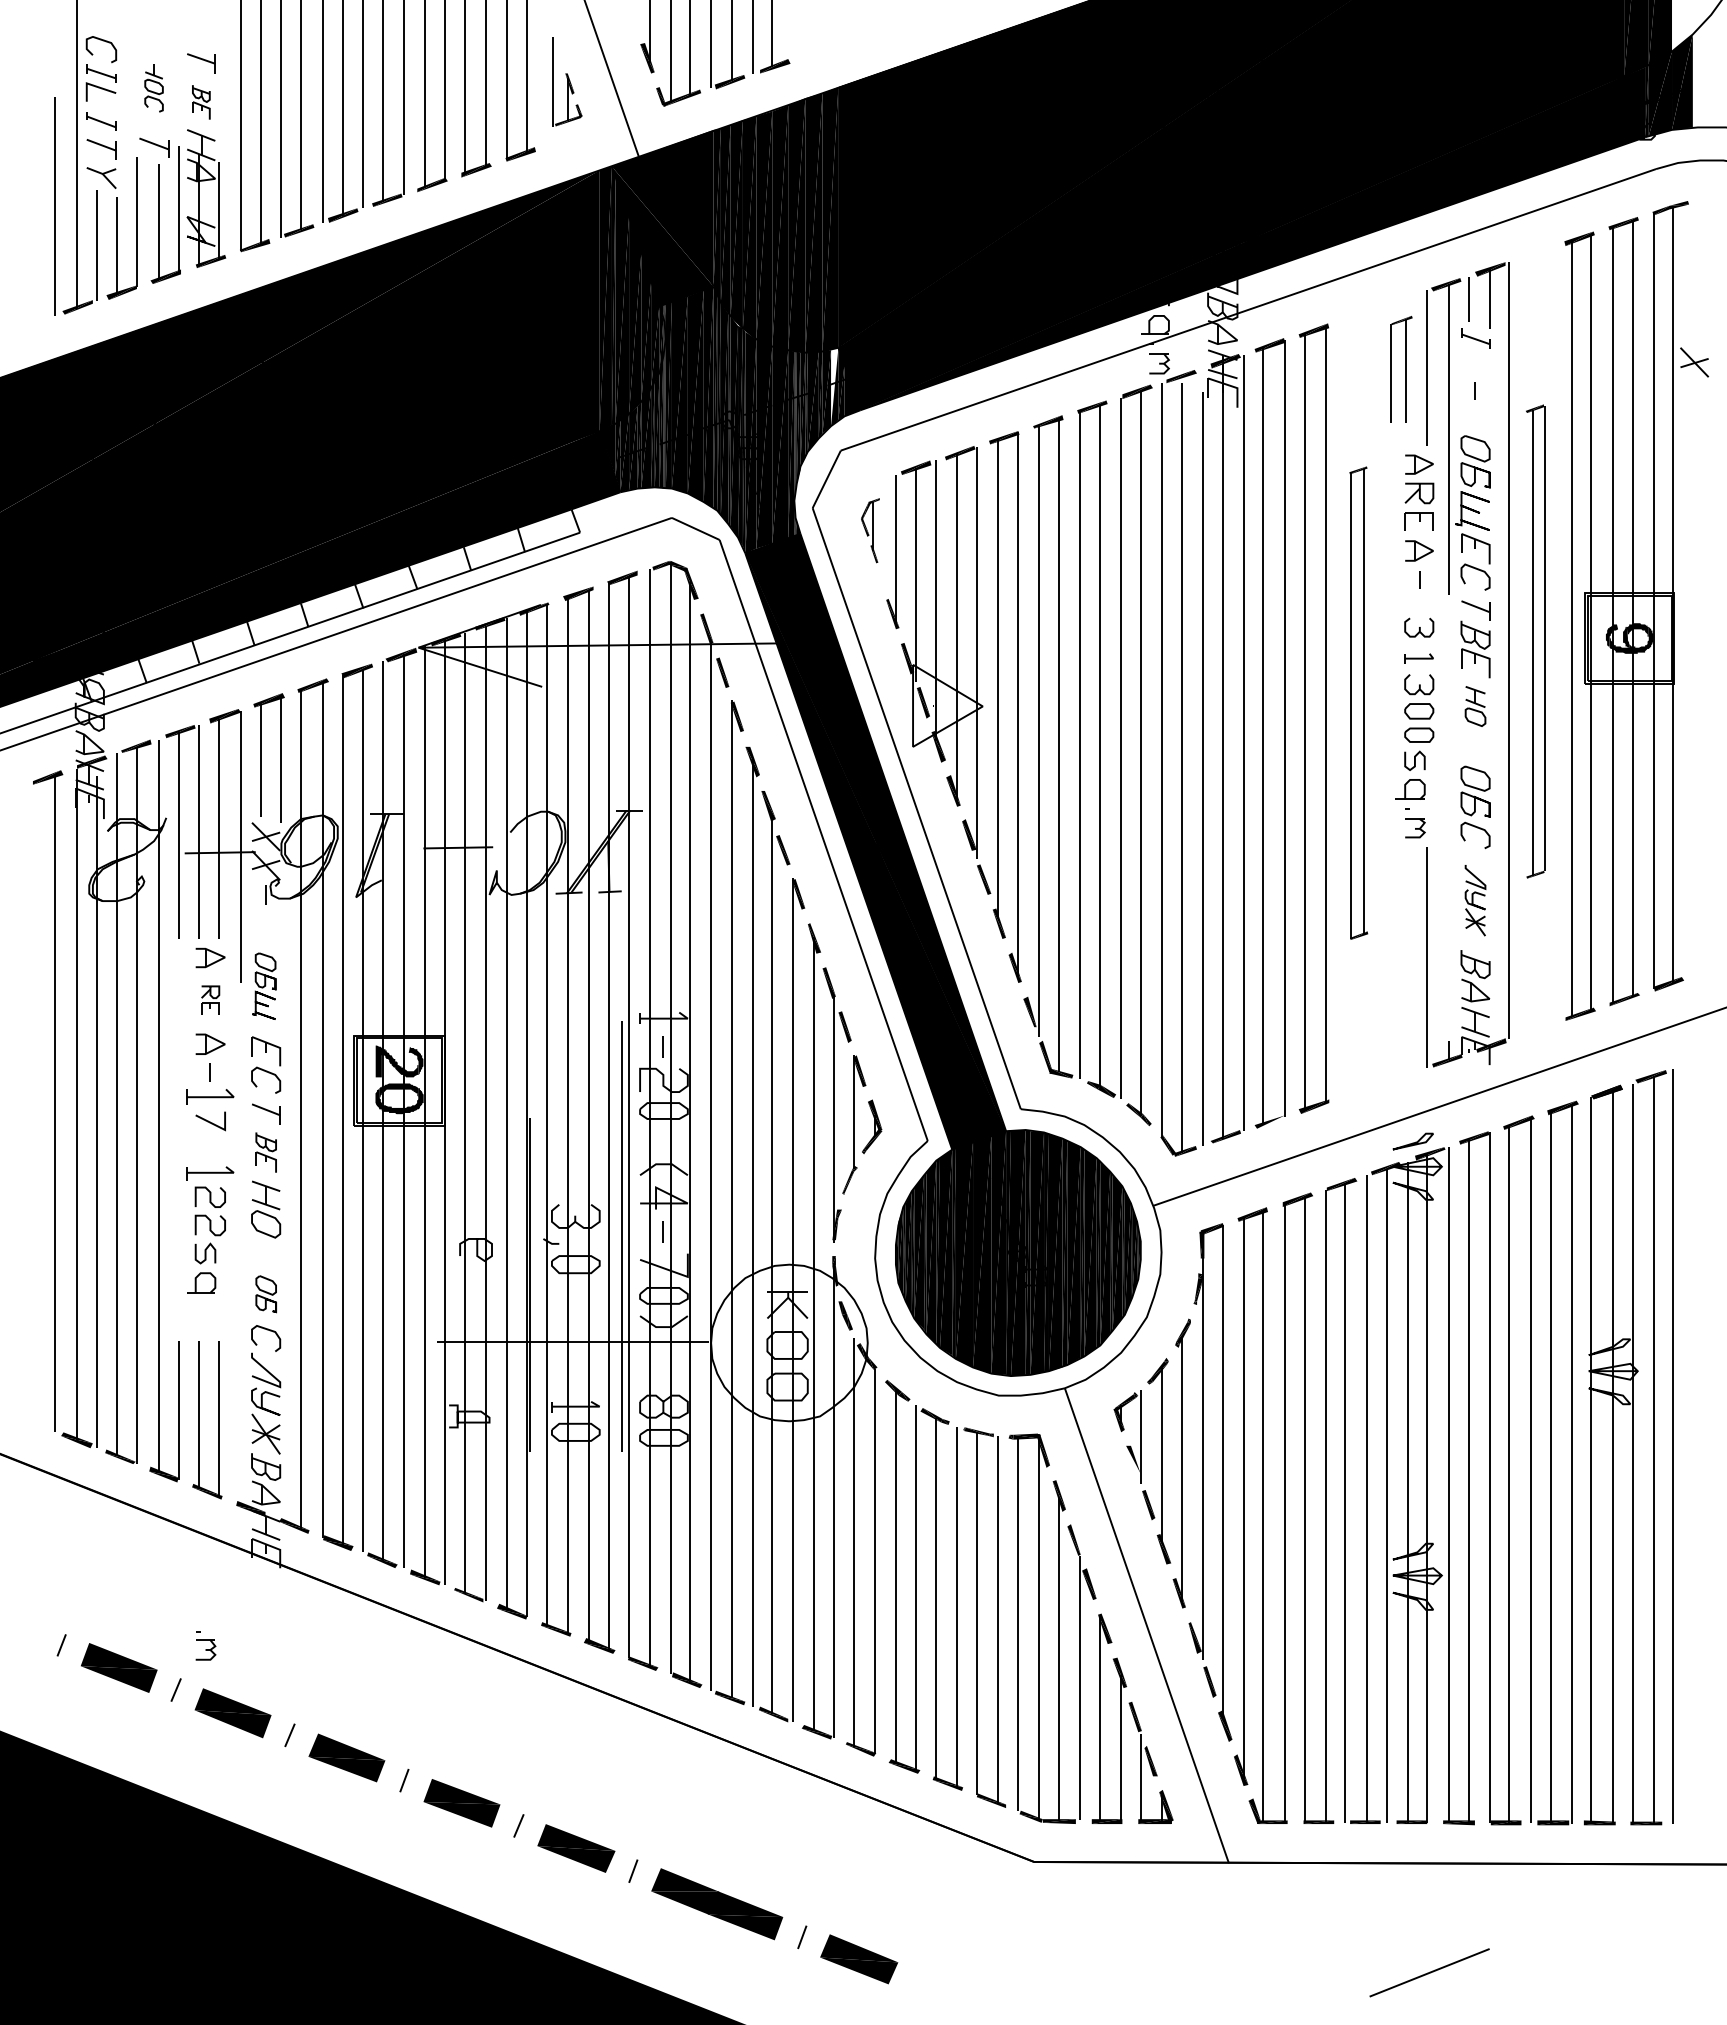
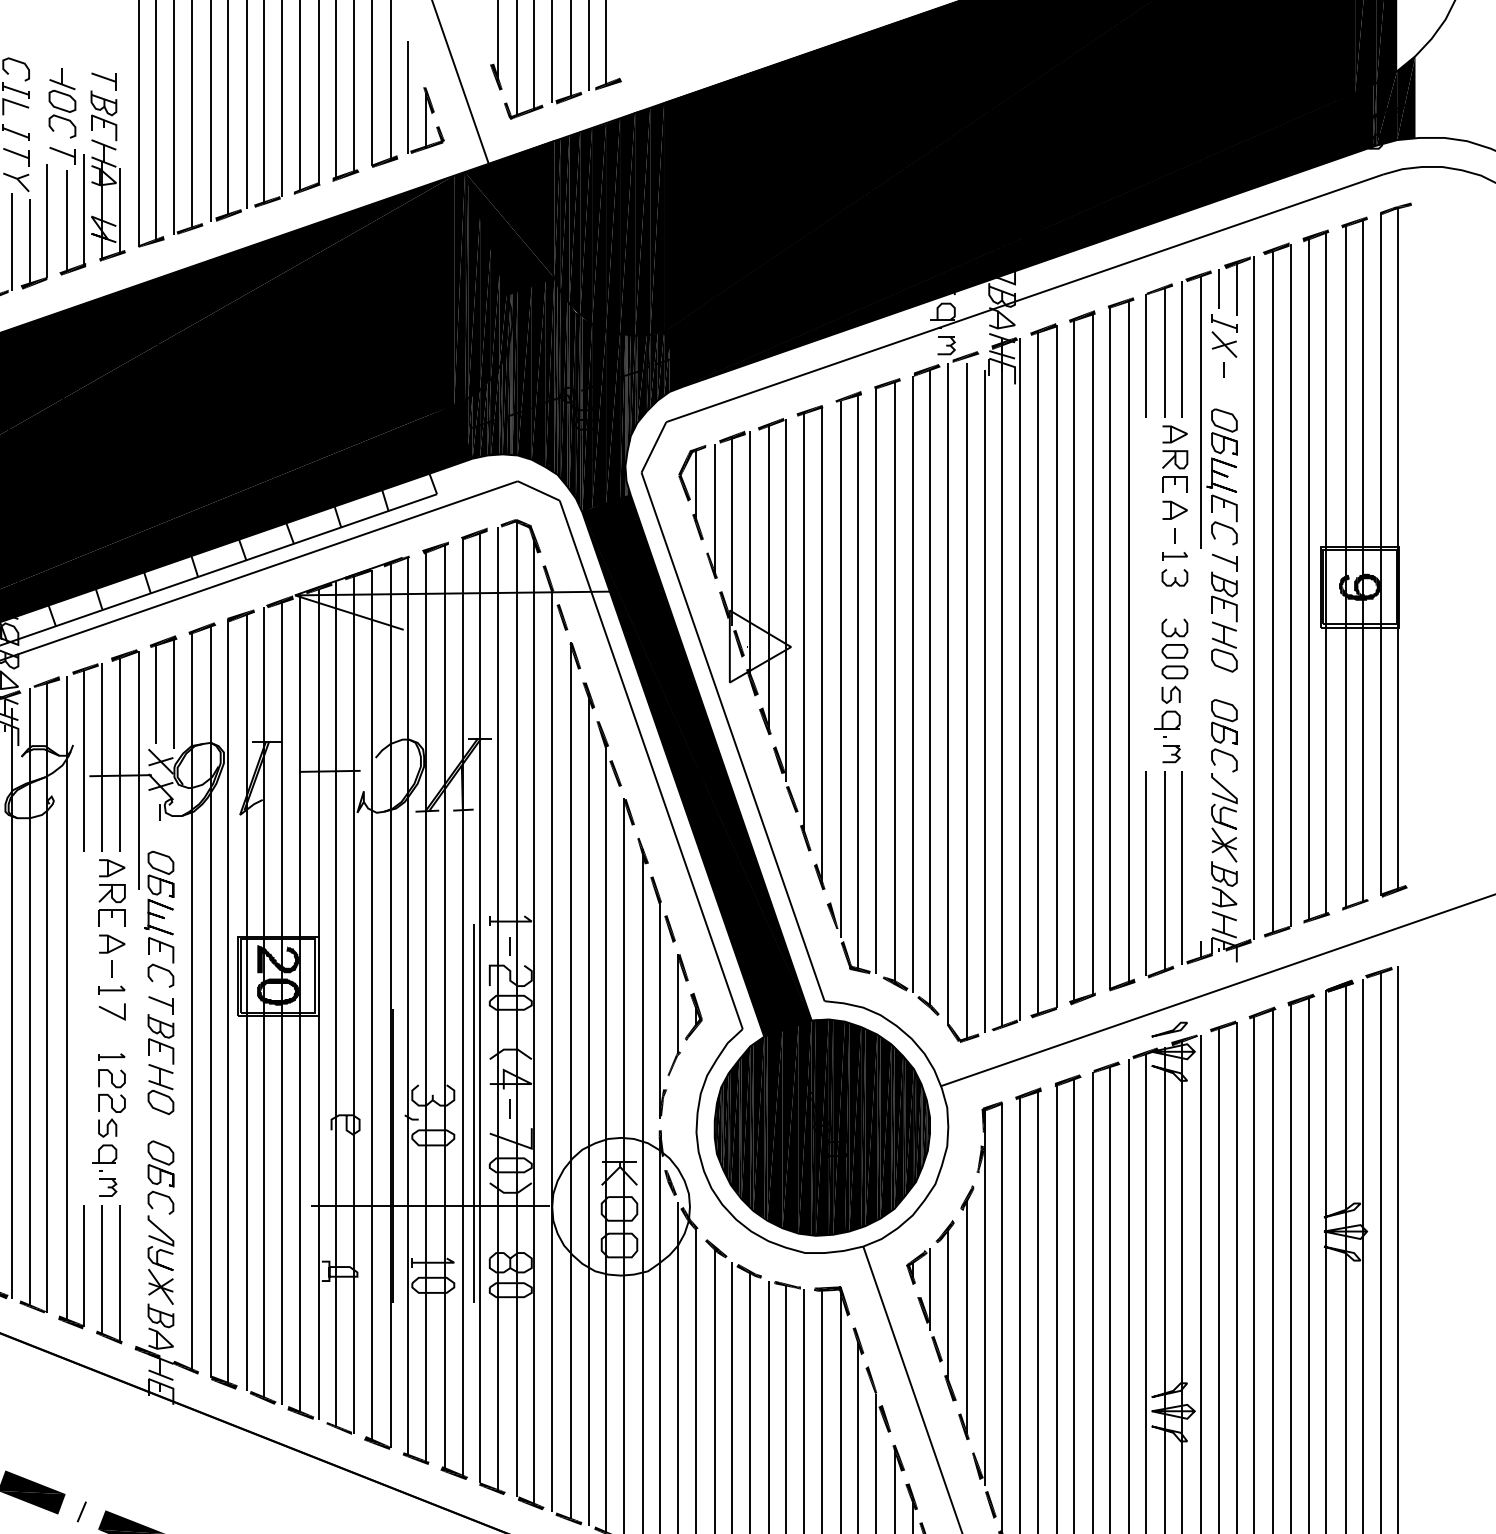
part: (567, 81) -> (425, 97), size x1.43
part: (153, 88) -> (61, 103), size x1.67
part: (201, 102) -> (104, 115), size x1.67
part: (1694, 362) -> (1224, 344), moved
part: (1401, 369) -> (1159, 350), size x1.43
fill: (834, 386) -> (660, 365), added
part: (870, 530) -> (692, 492), size x1.67
part: (1535, 641) -> (1277, 589), size x1.67
part: (1418, 658) -> (1174, 556), moved
part: (1358, 702) -> (1121, 643), size x1.67
part: (1475, 706) -> (1224, 647), size x1.43
part: (1475, 900) -> (1224, 817), size x1.43
part: (1402, 965) -> (1160, 874), added
part: (264, 986) -> (159, 893), size x1.43
part: (210, 1000) -> (112, 905), size x1.67
part: (210, 1096) -> (112, 990), size x0.62
fill: (1271, 1121) -> (1045, 1011), added
part: (266, 1152) -> (161, 1039), size x1.43
part: (210, 1172) -> (112, 1056), size x0.62
part: (266, 1293) -> (161, 1163), size x1.43
fill: (1133, 1460) -> (923, 1310), added
part: (205, 1645) -> (107, 1183), moved

